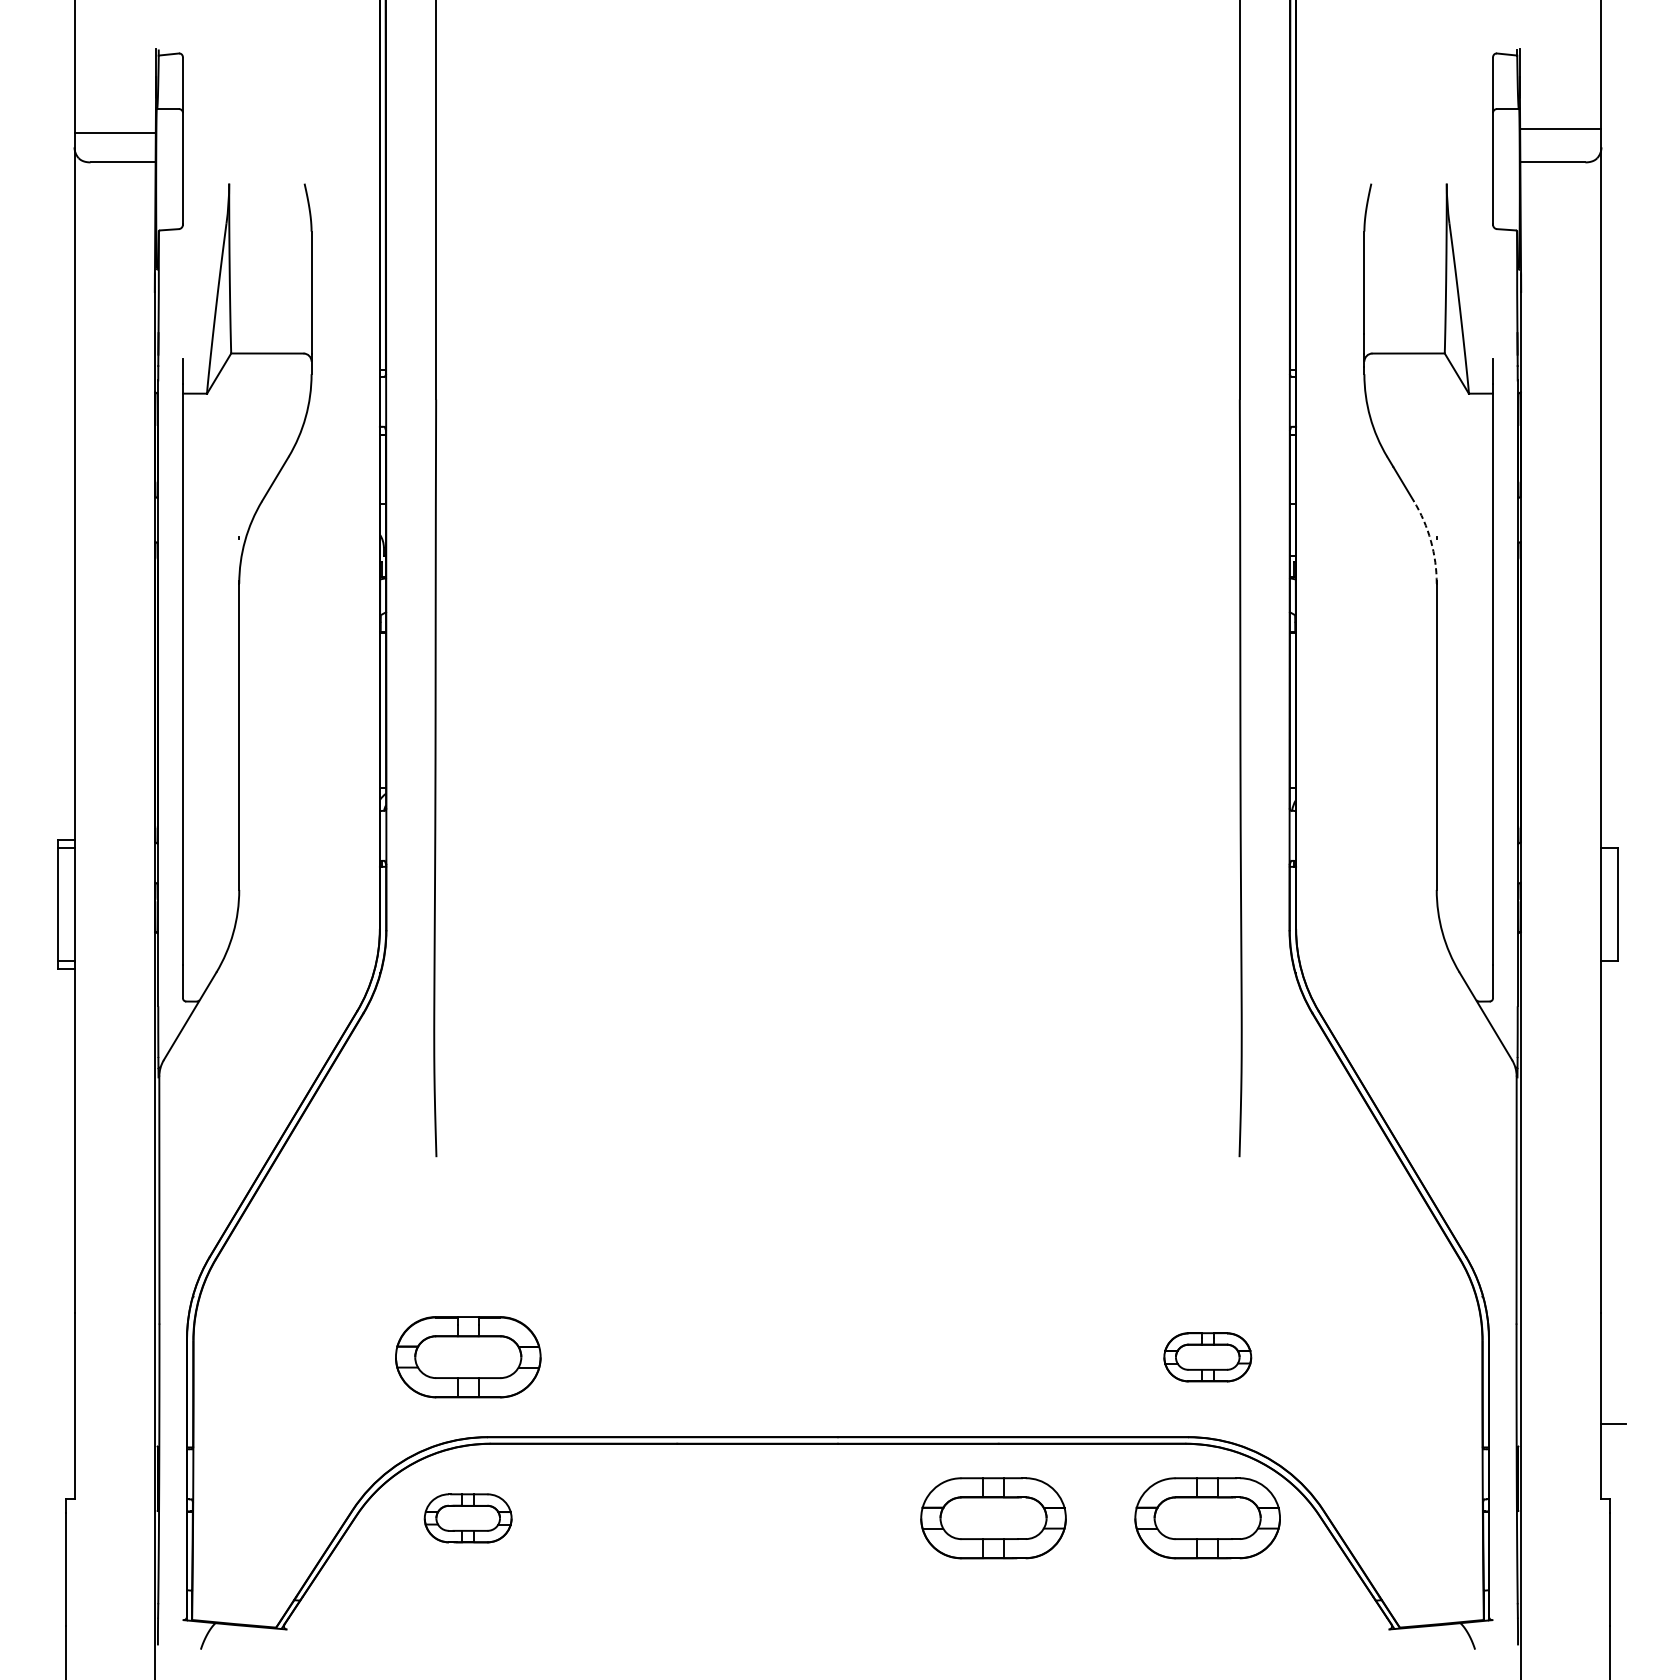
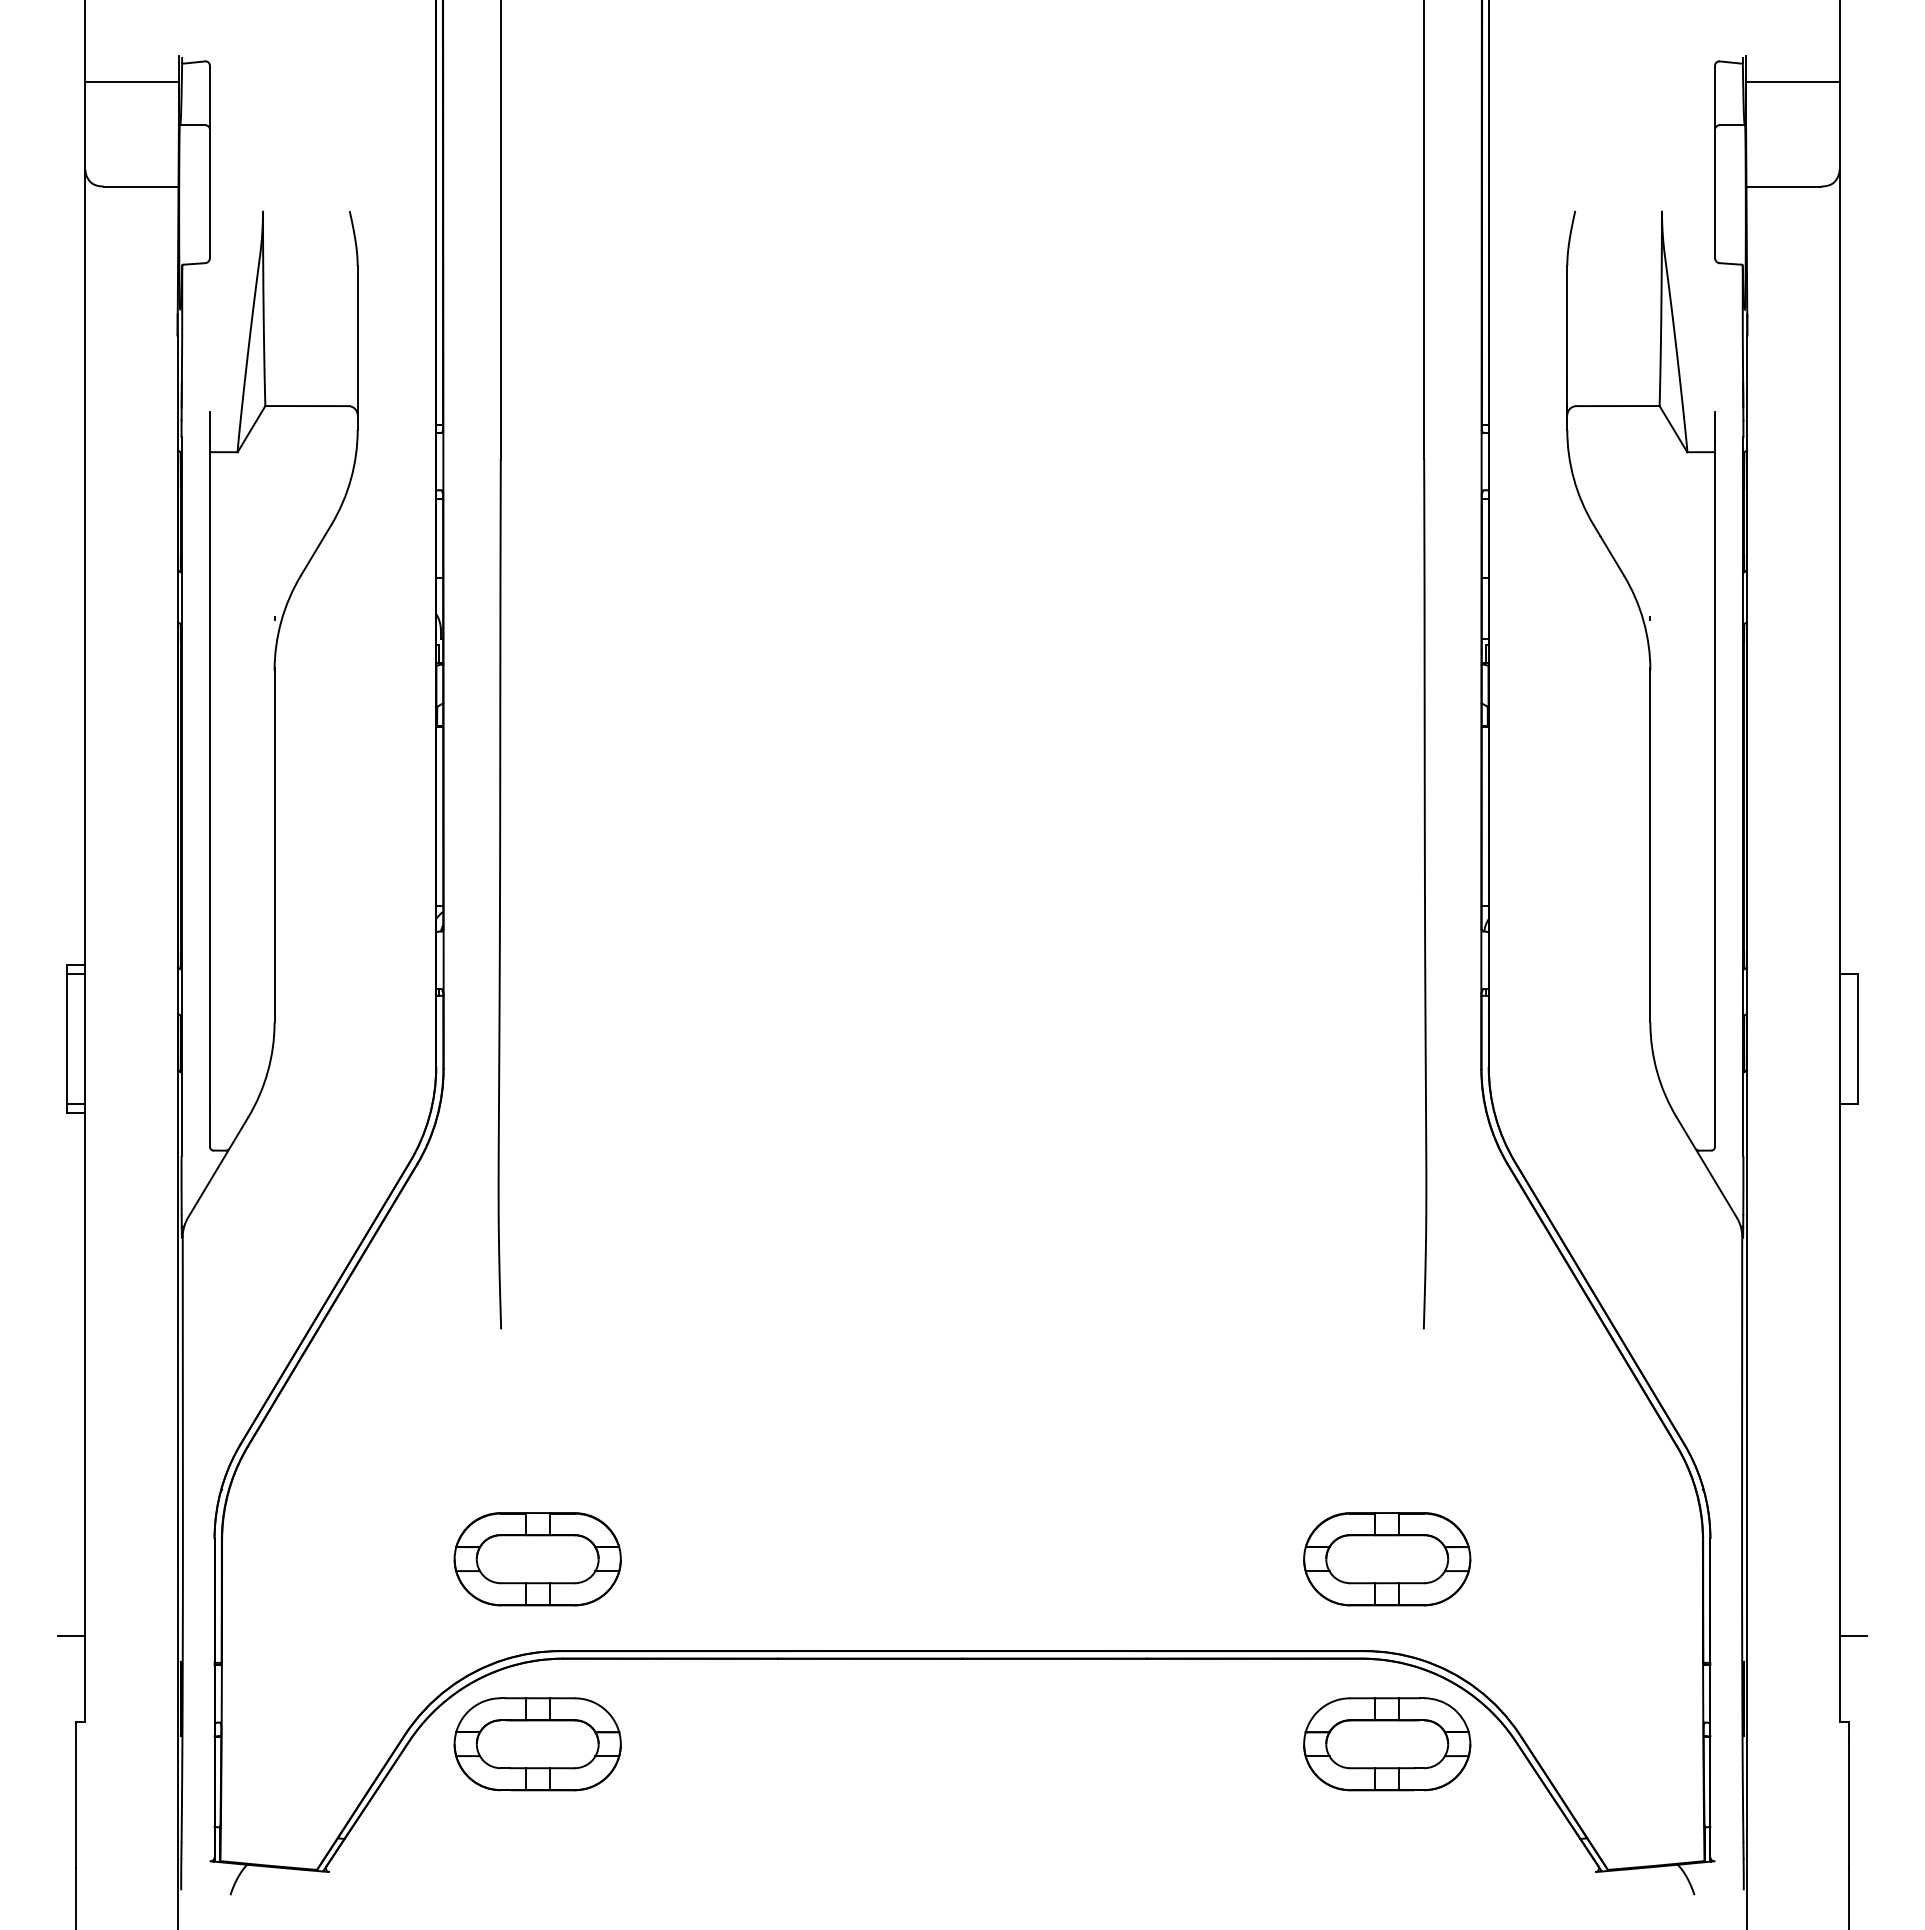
line: (1560, 129) -> (1792, 81), moved
line: (115, 132) -> (132, 81), moved
arc: (1430, 541) -> (1643, 621), dashed -> solid
part: (1207, 1357) -> (1387, 1559), size x1.67
line: (62, 1423) -> (71, 1635), added
part: (468, 1518) -> (537, 1744), size x1.67
part: (993, 1518) -> (1141, 1744), removed

